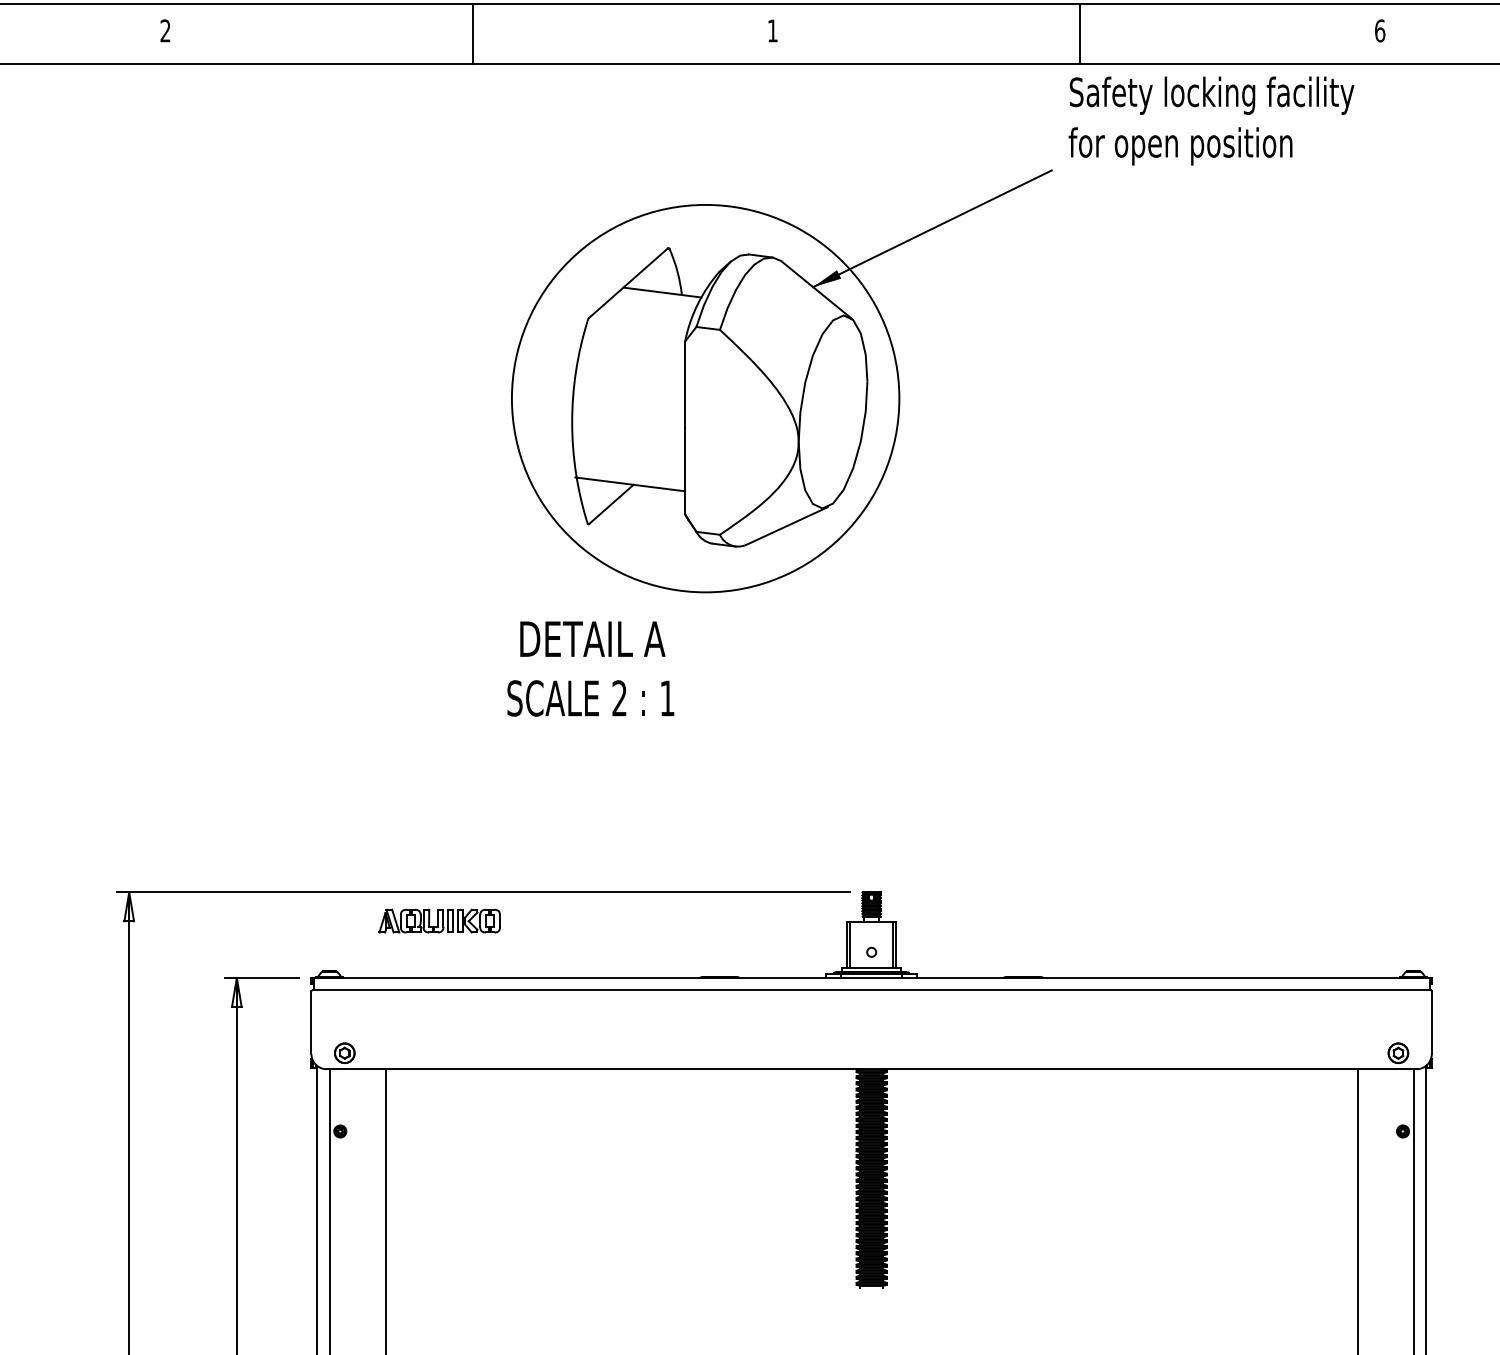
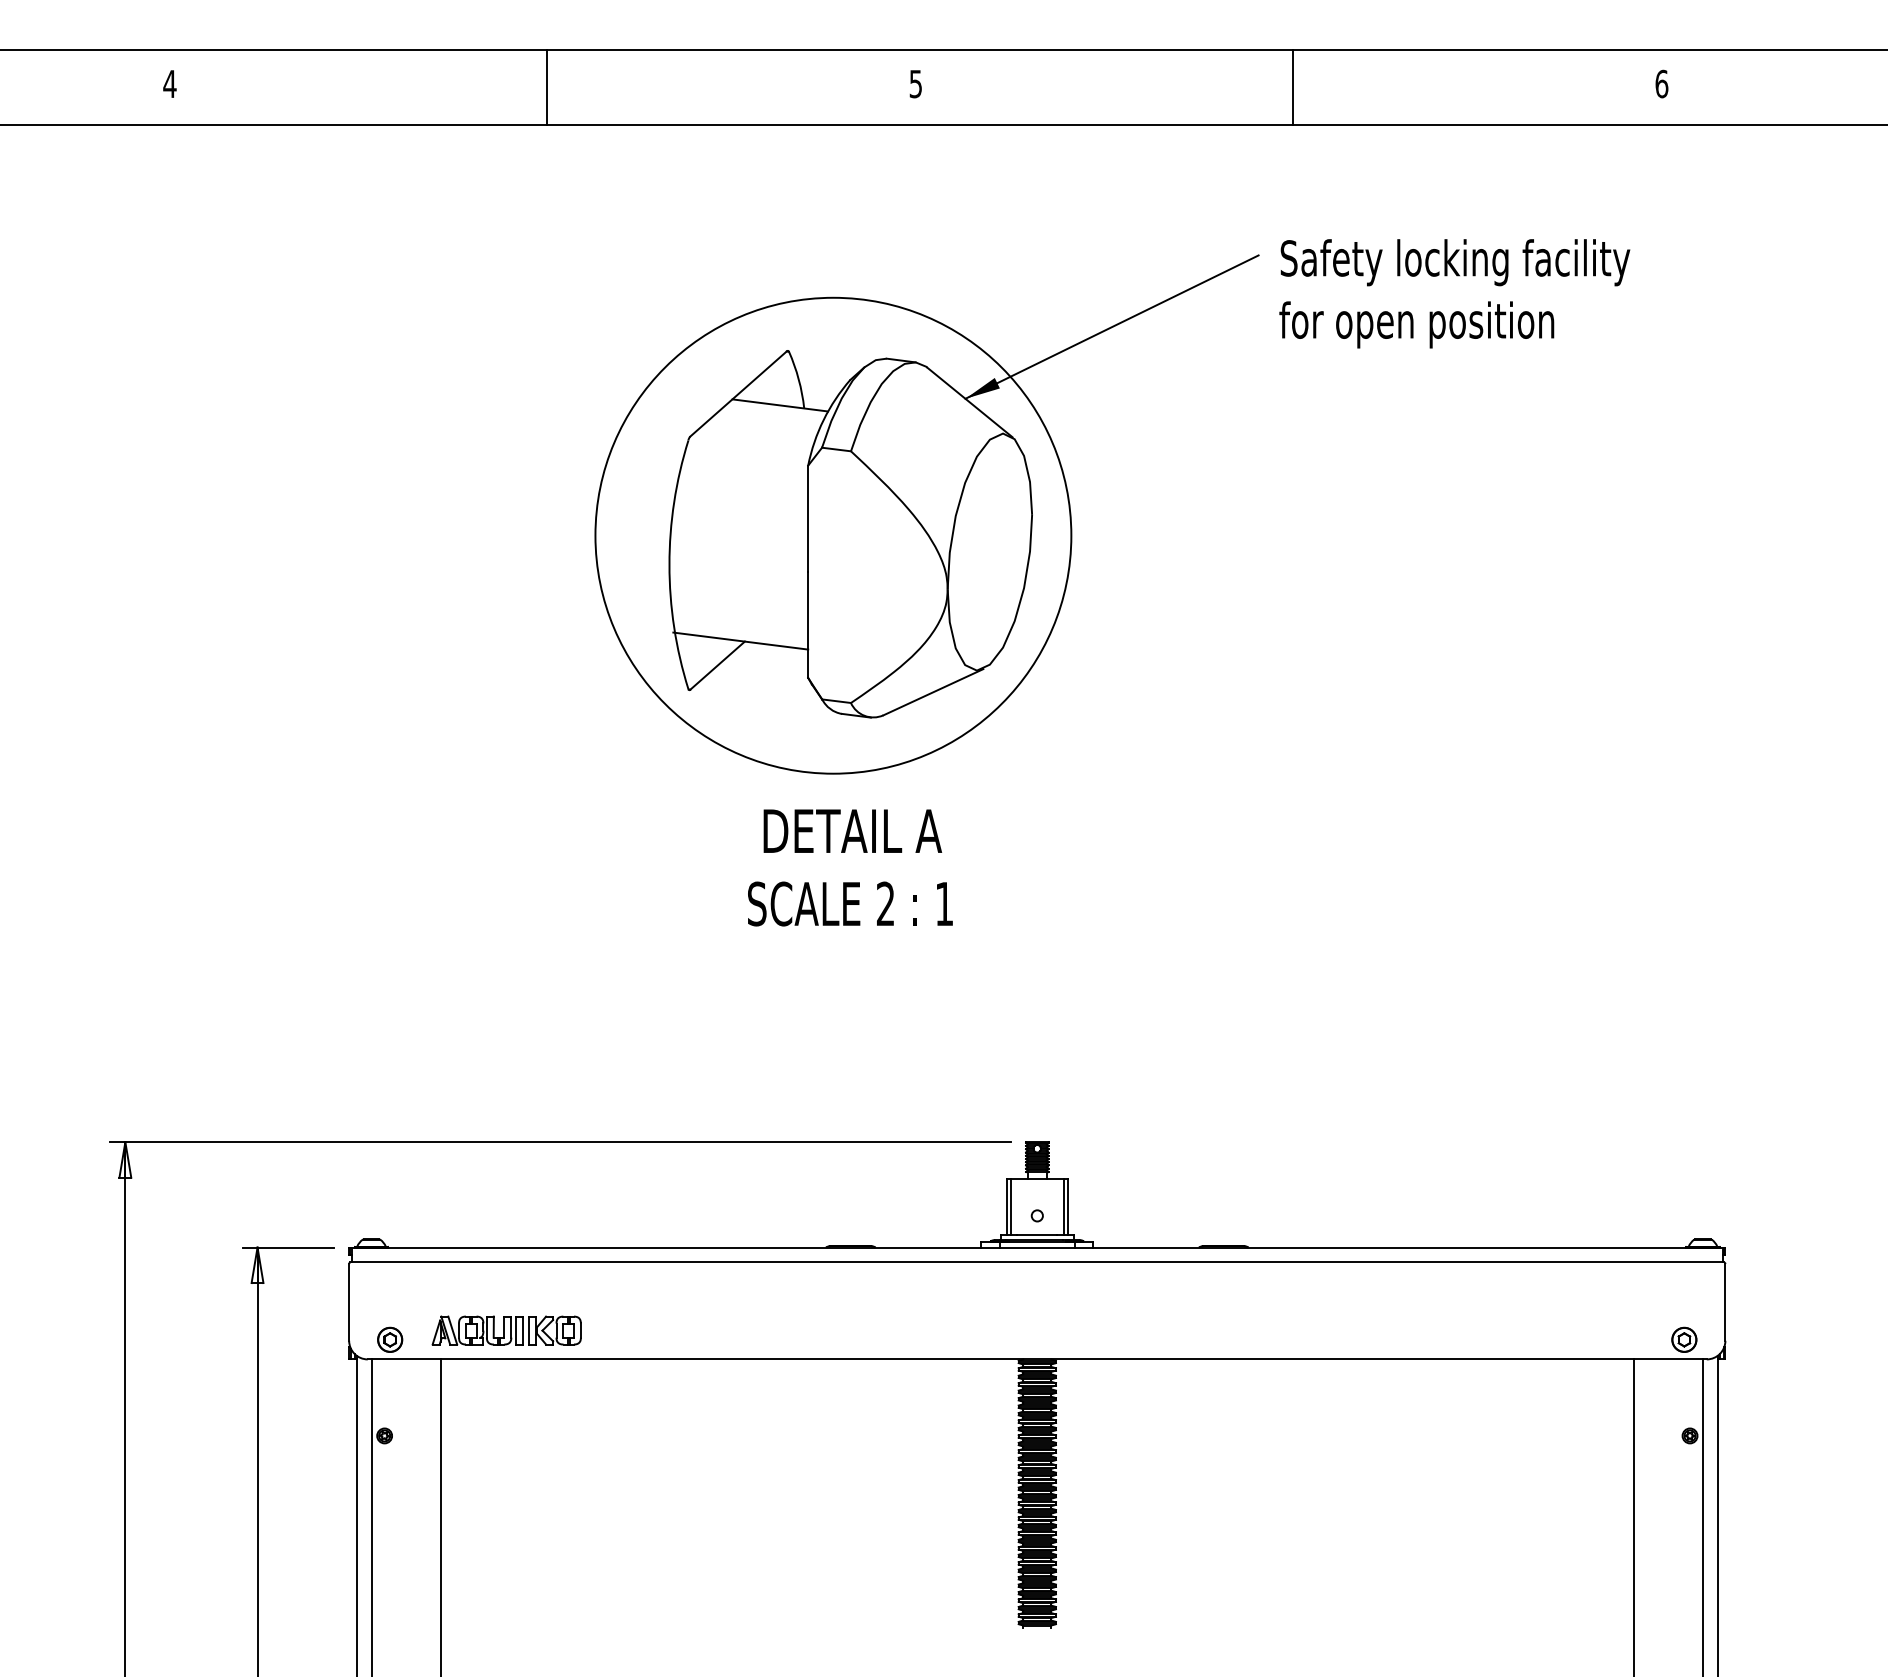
text: (165, 30) -> (169, 83), 2 -> 4
text: (772, 31) -> (915, 84), 1 -> 5
text: (1211, 120) -> (1454, 293), moved
text: (590, 668) -> (850, 867), moved
part: (439, 921) -> (506, 1330), moved

